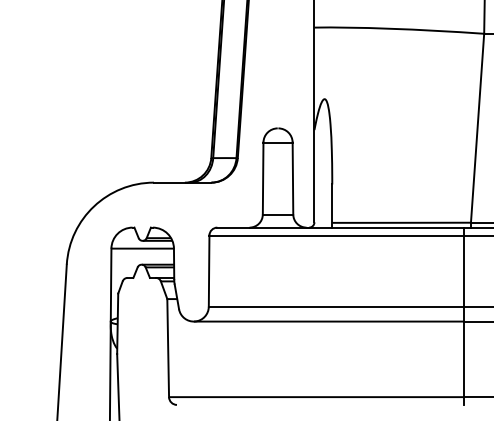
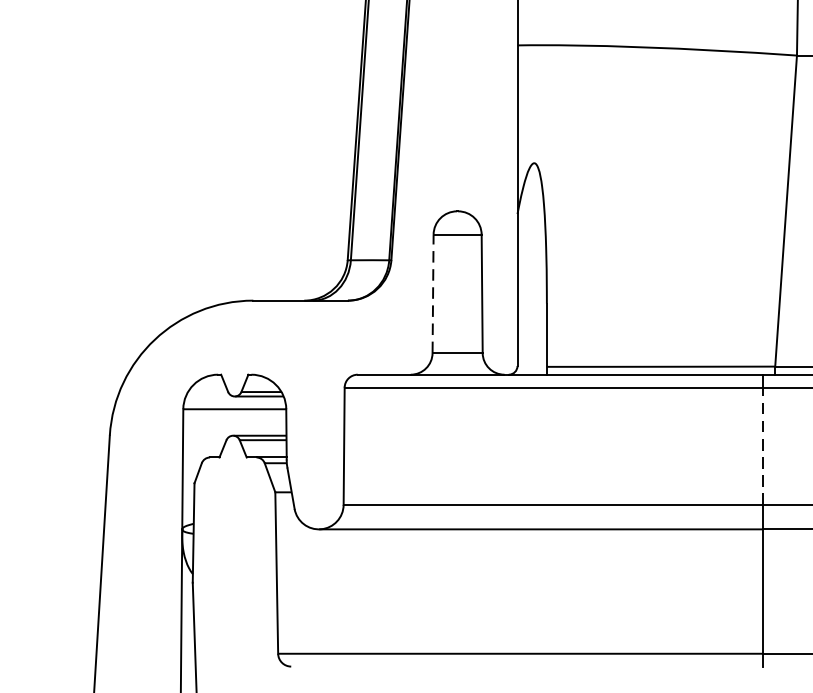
line: (263, 178) -> (433, 293), solid -> dashed
line: (463, 271) -> (762, 446), solid -> dashed

